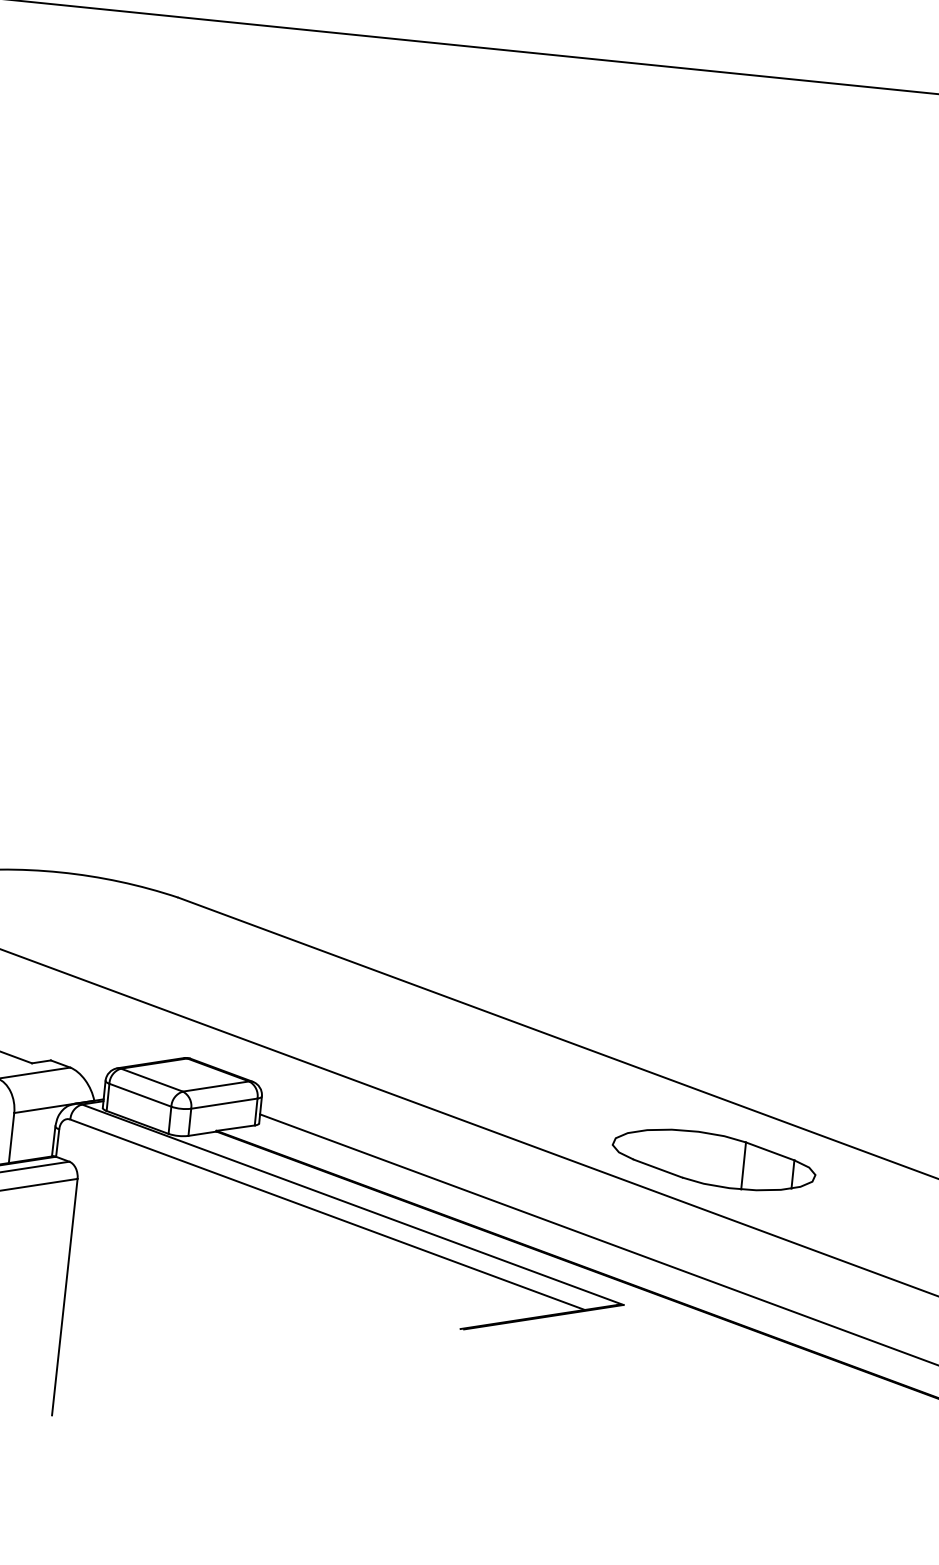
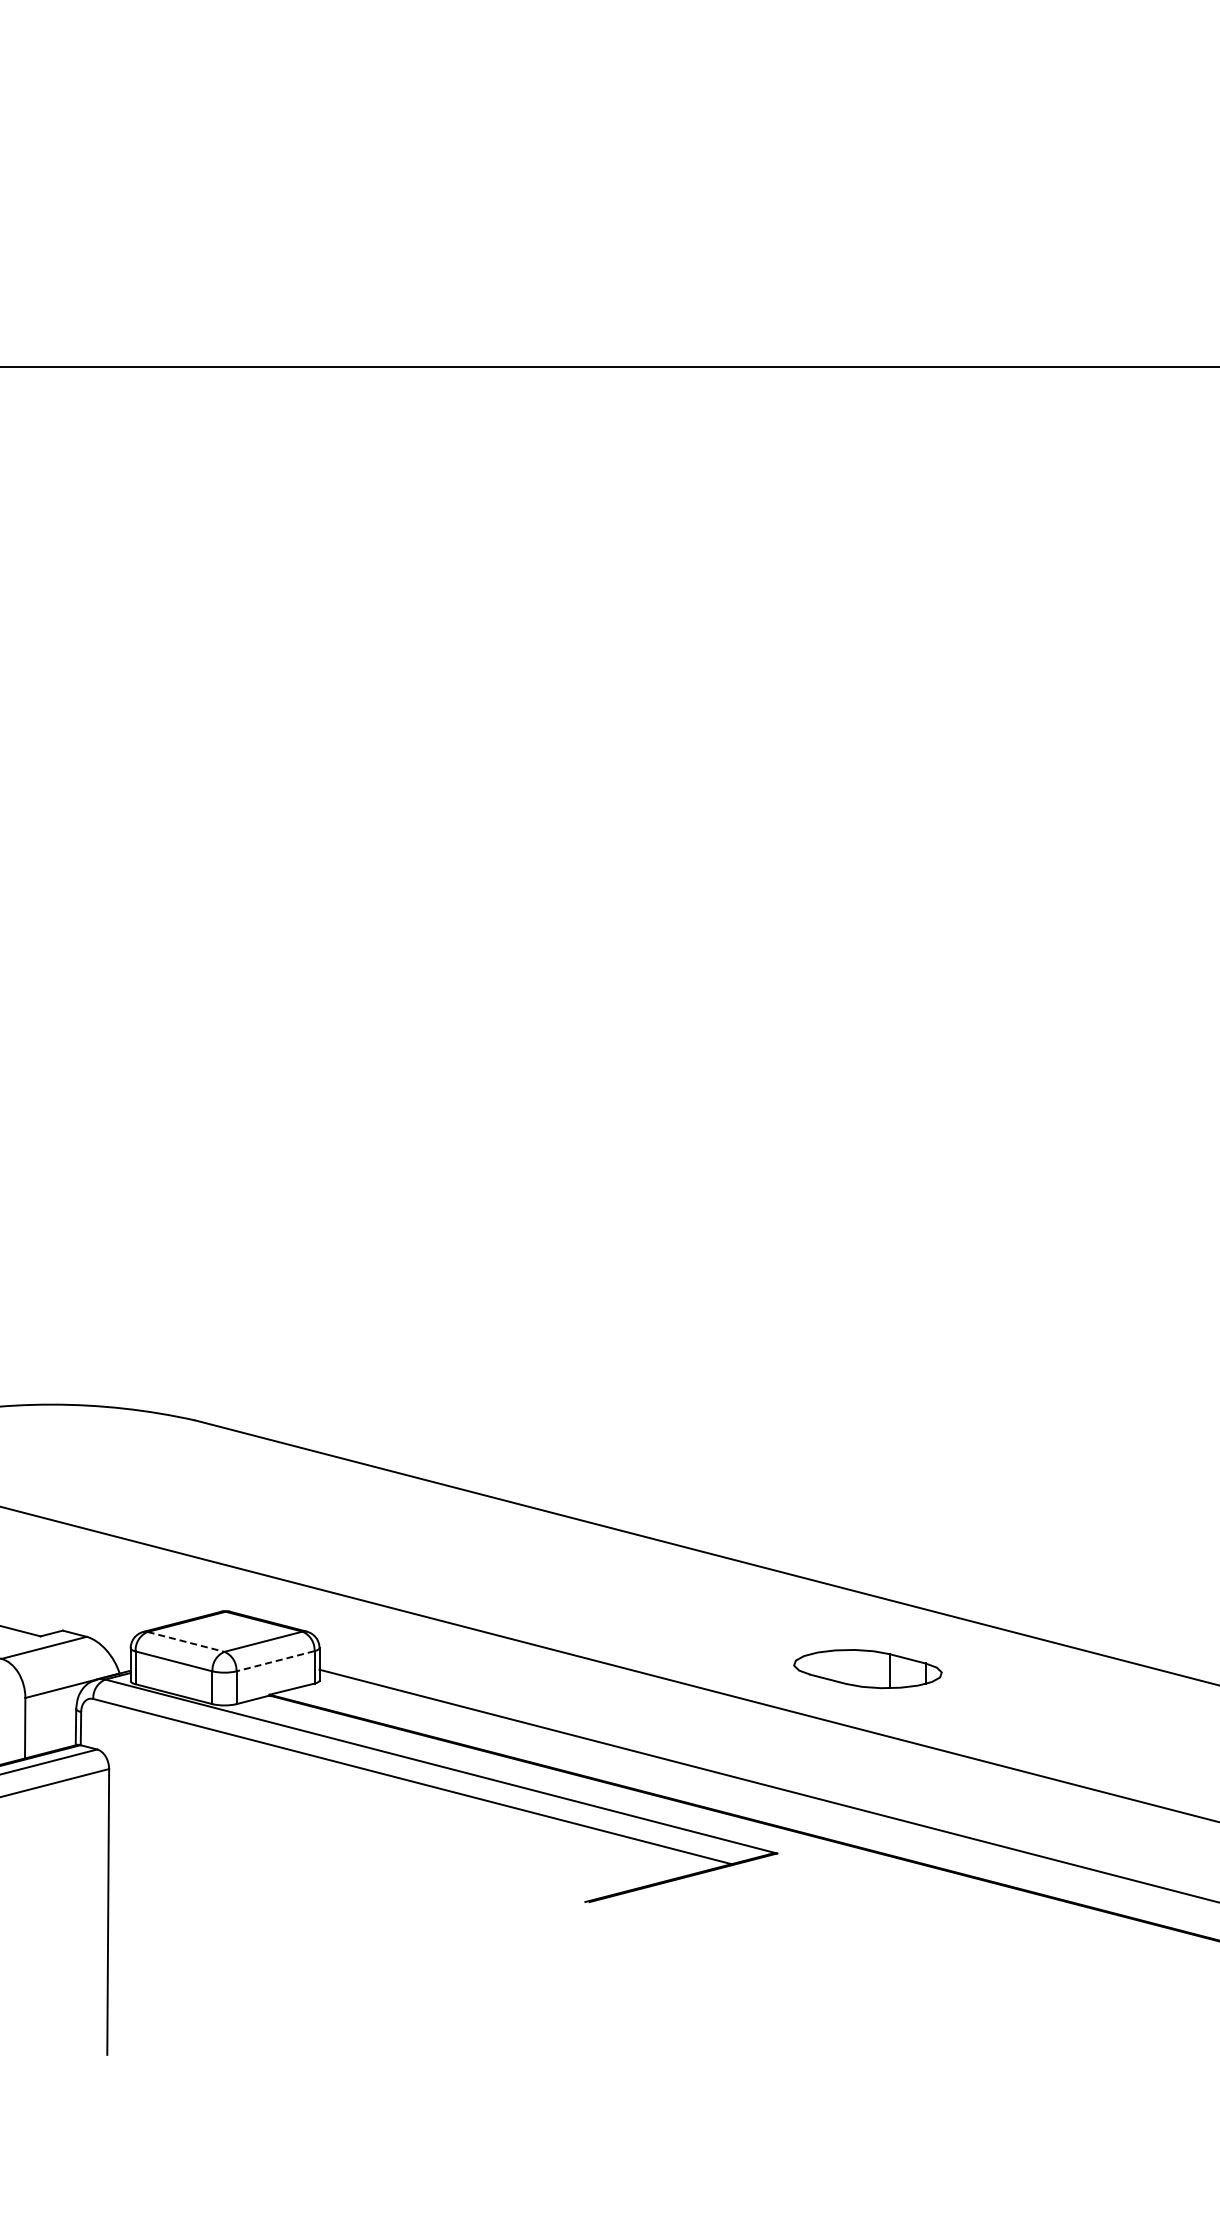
line: (152, 1079) -> (186, 1641), solid -> dashed
line: (224, 1103) -> (275, 1661), solid -> dashed
part: (713, 1159) -> (867, 1668), size x0.6

